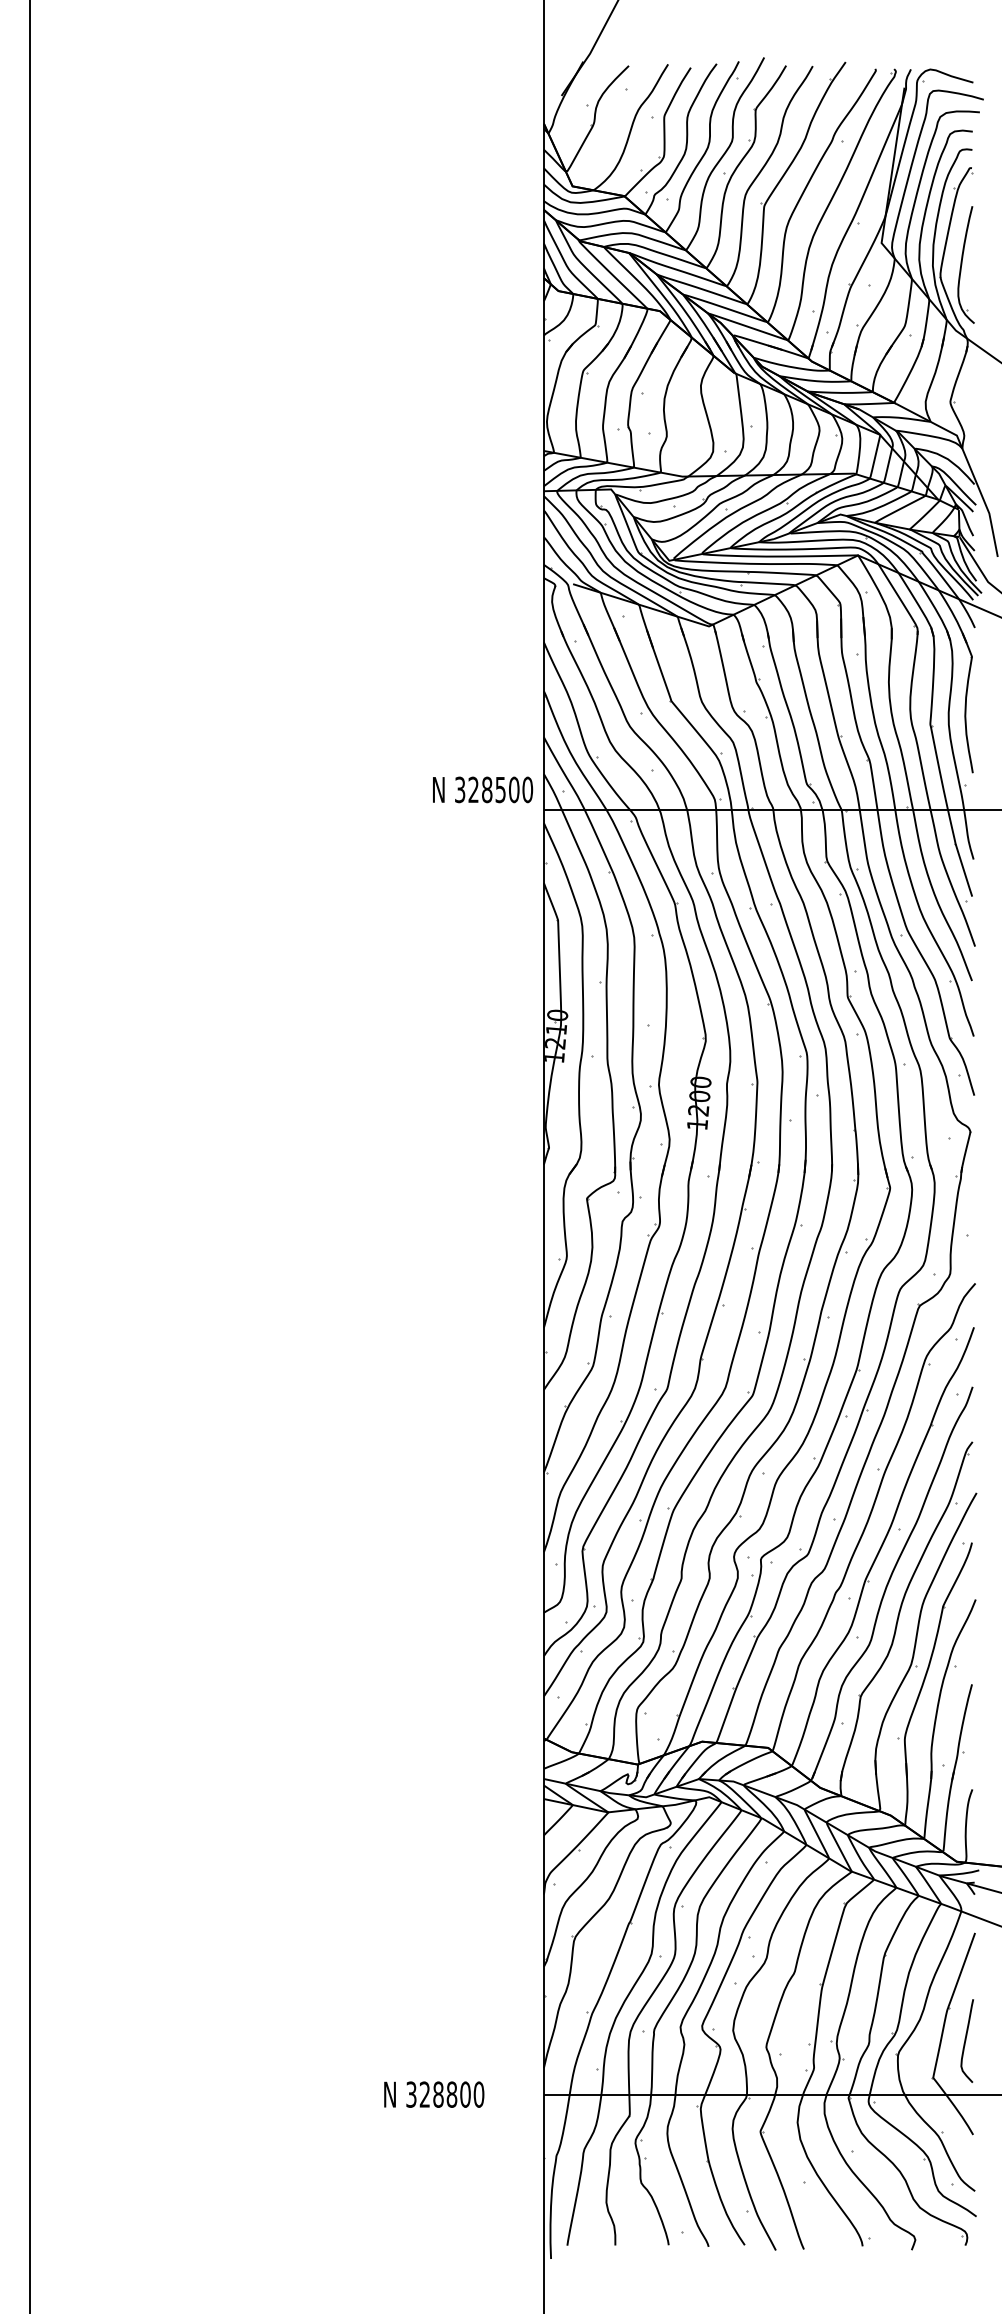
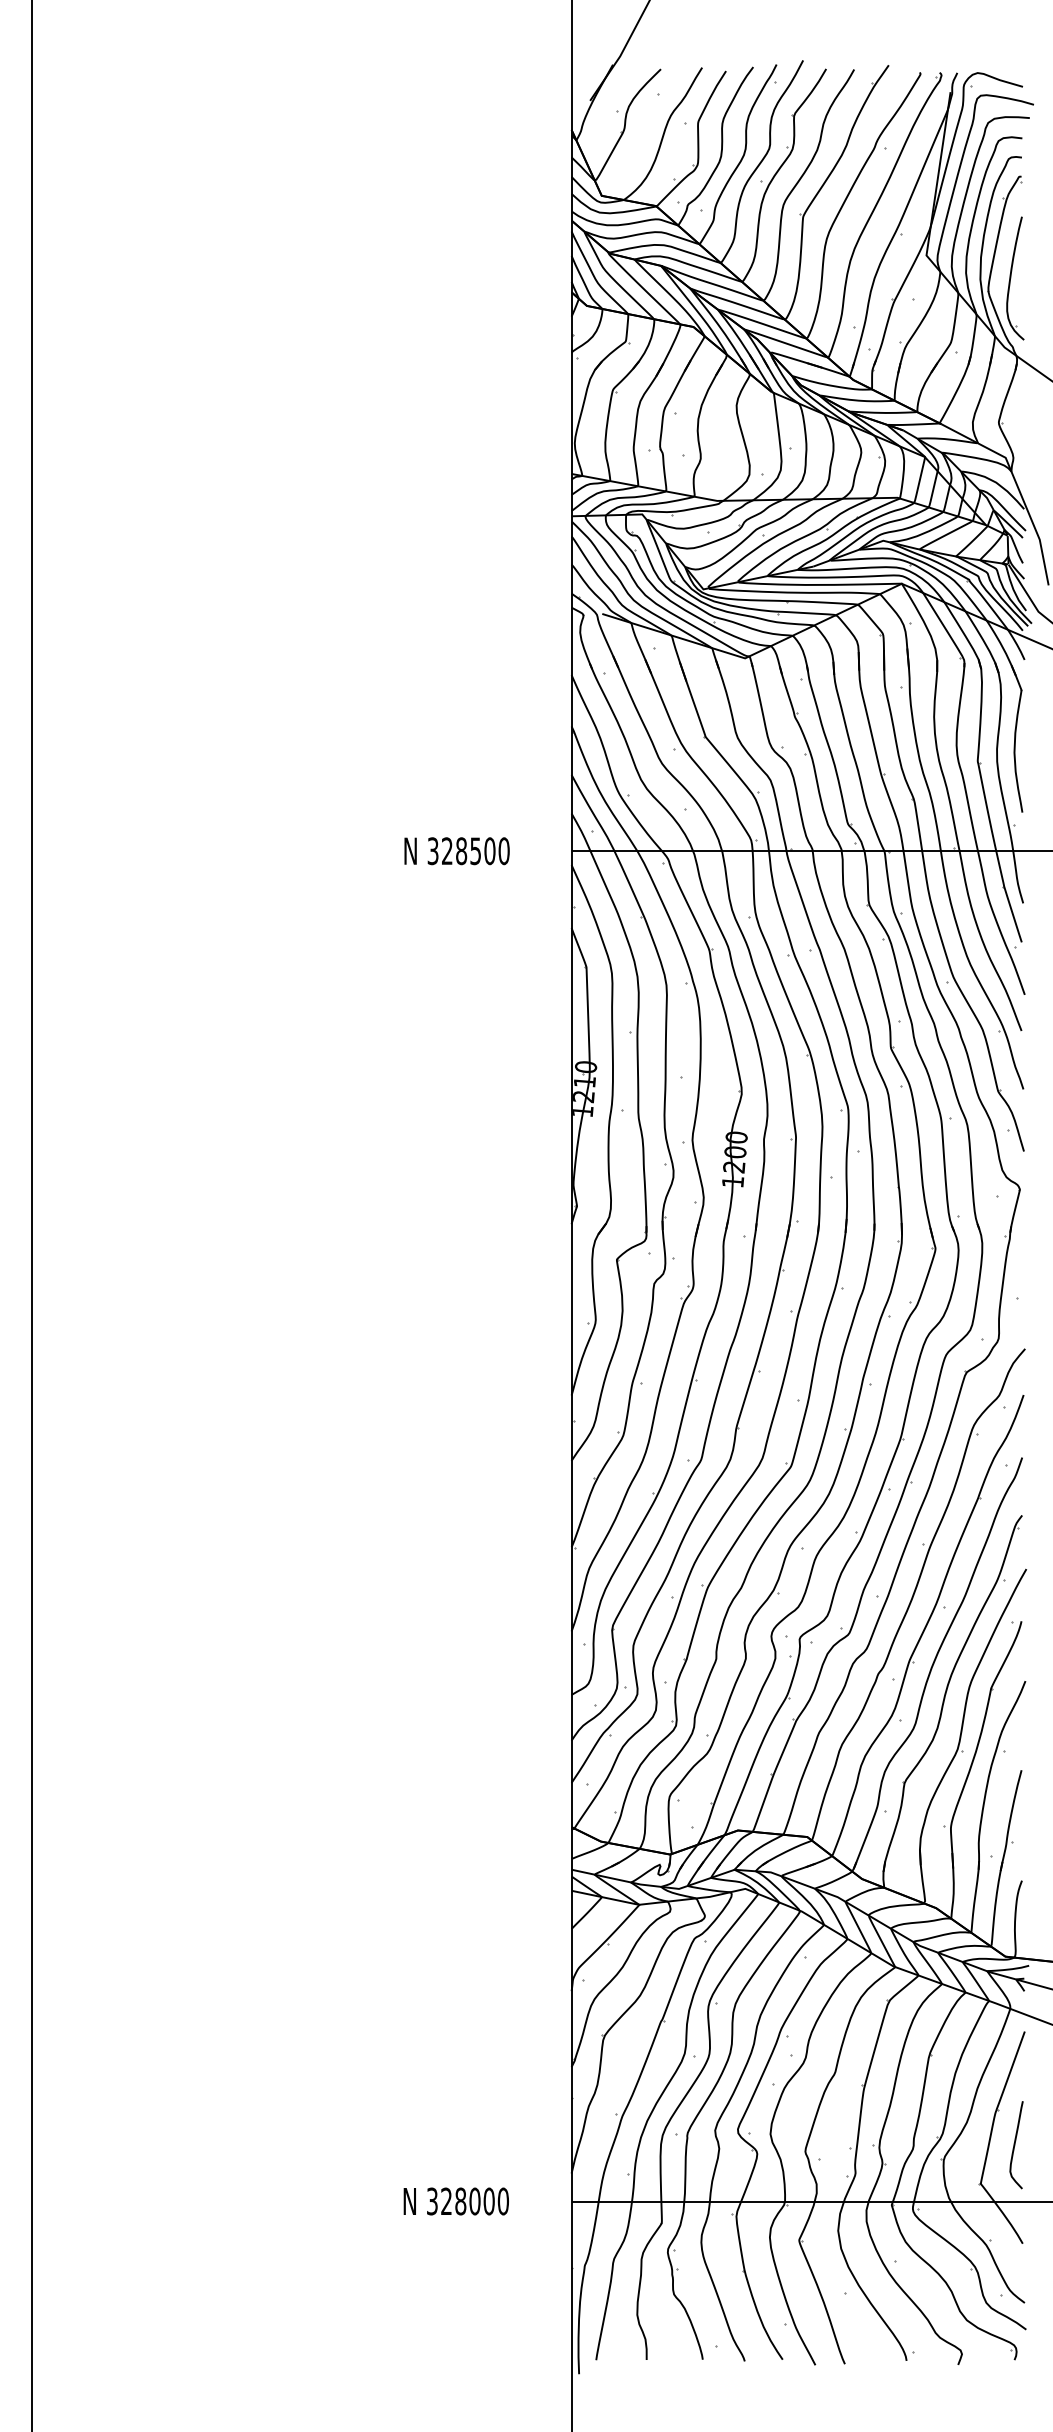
text: (483, 789) -> (457, 850), moved
text: (451, 2094) -> (474, 2201), 328800 -> 328000

